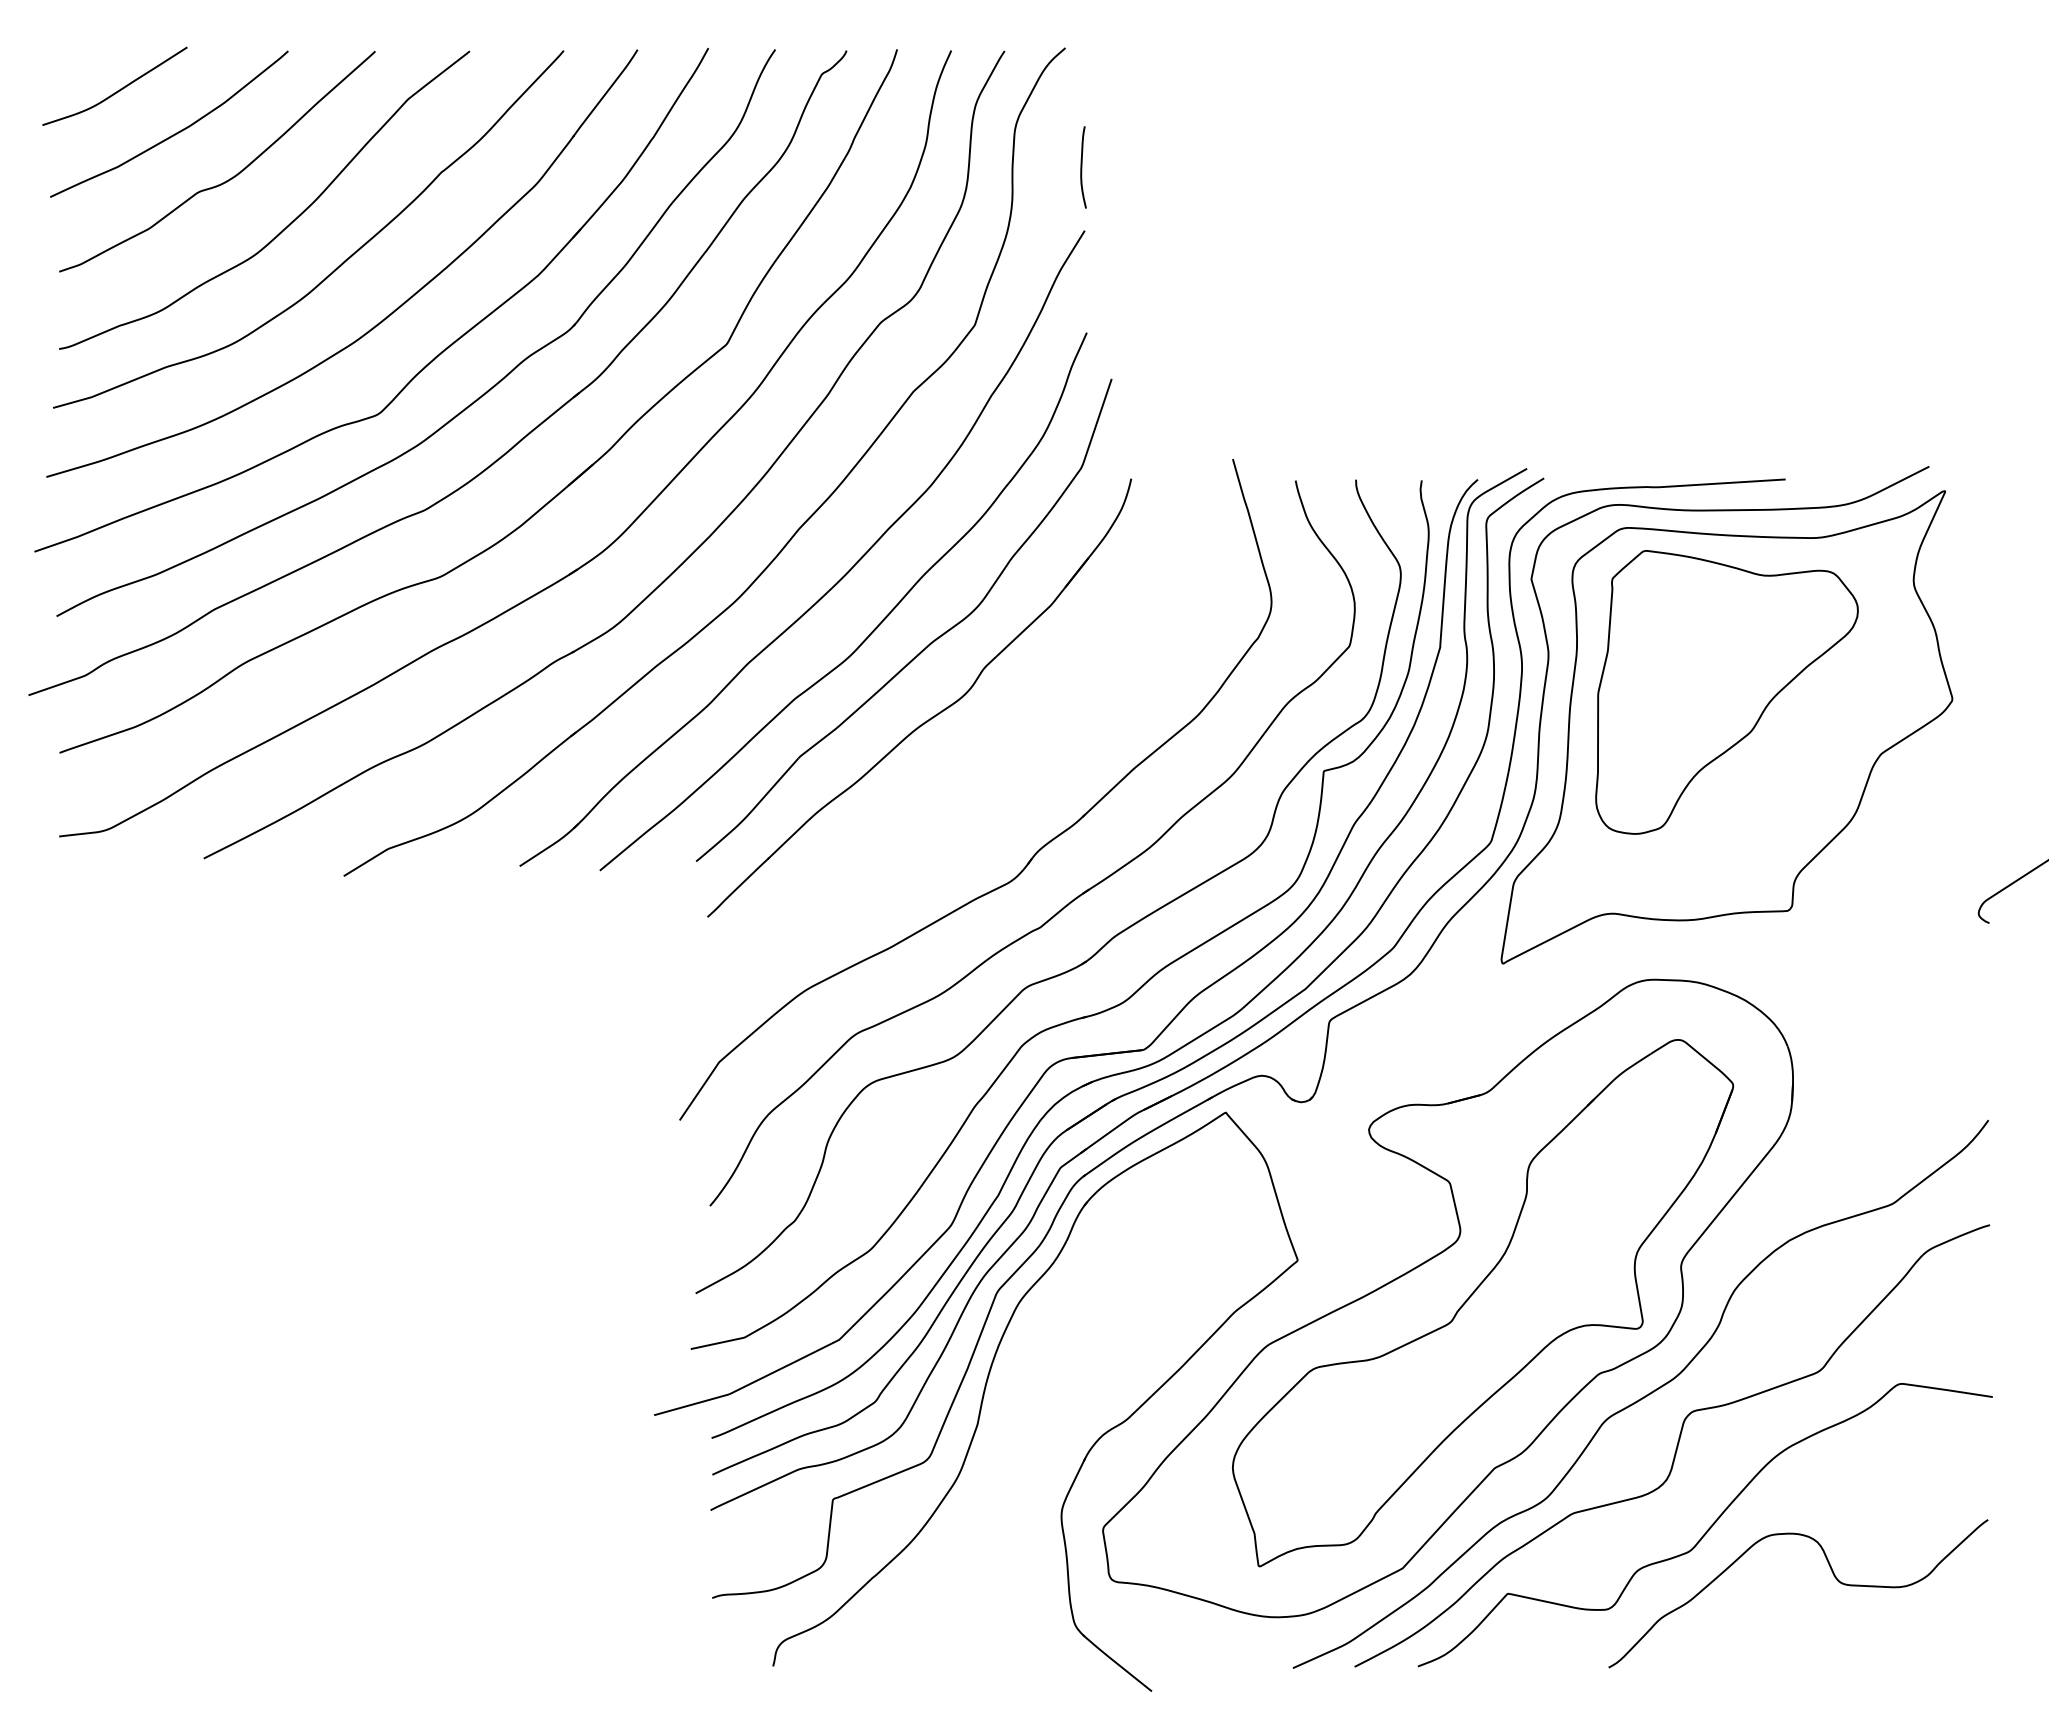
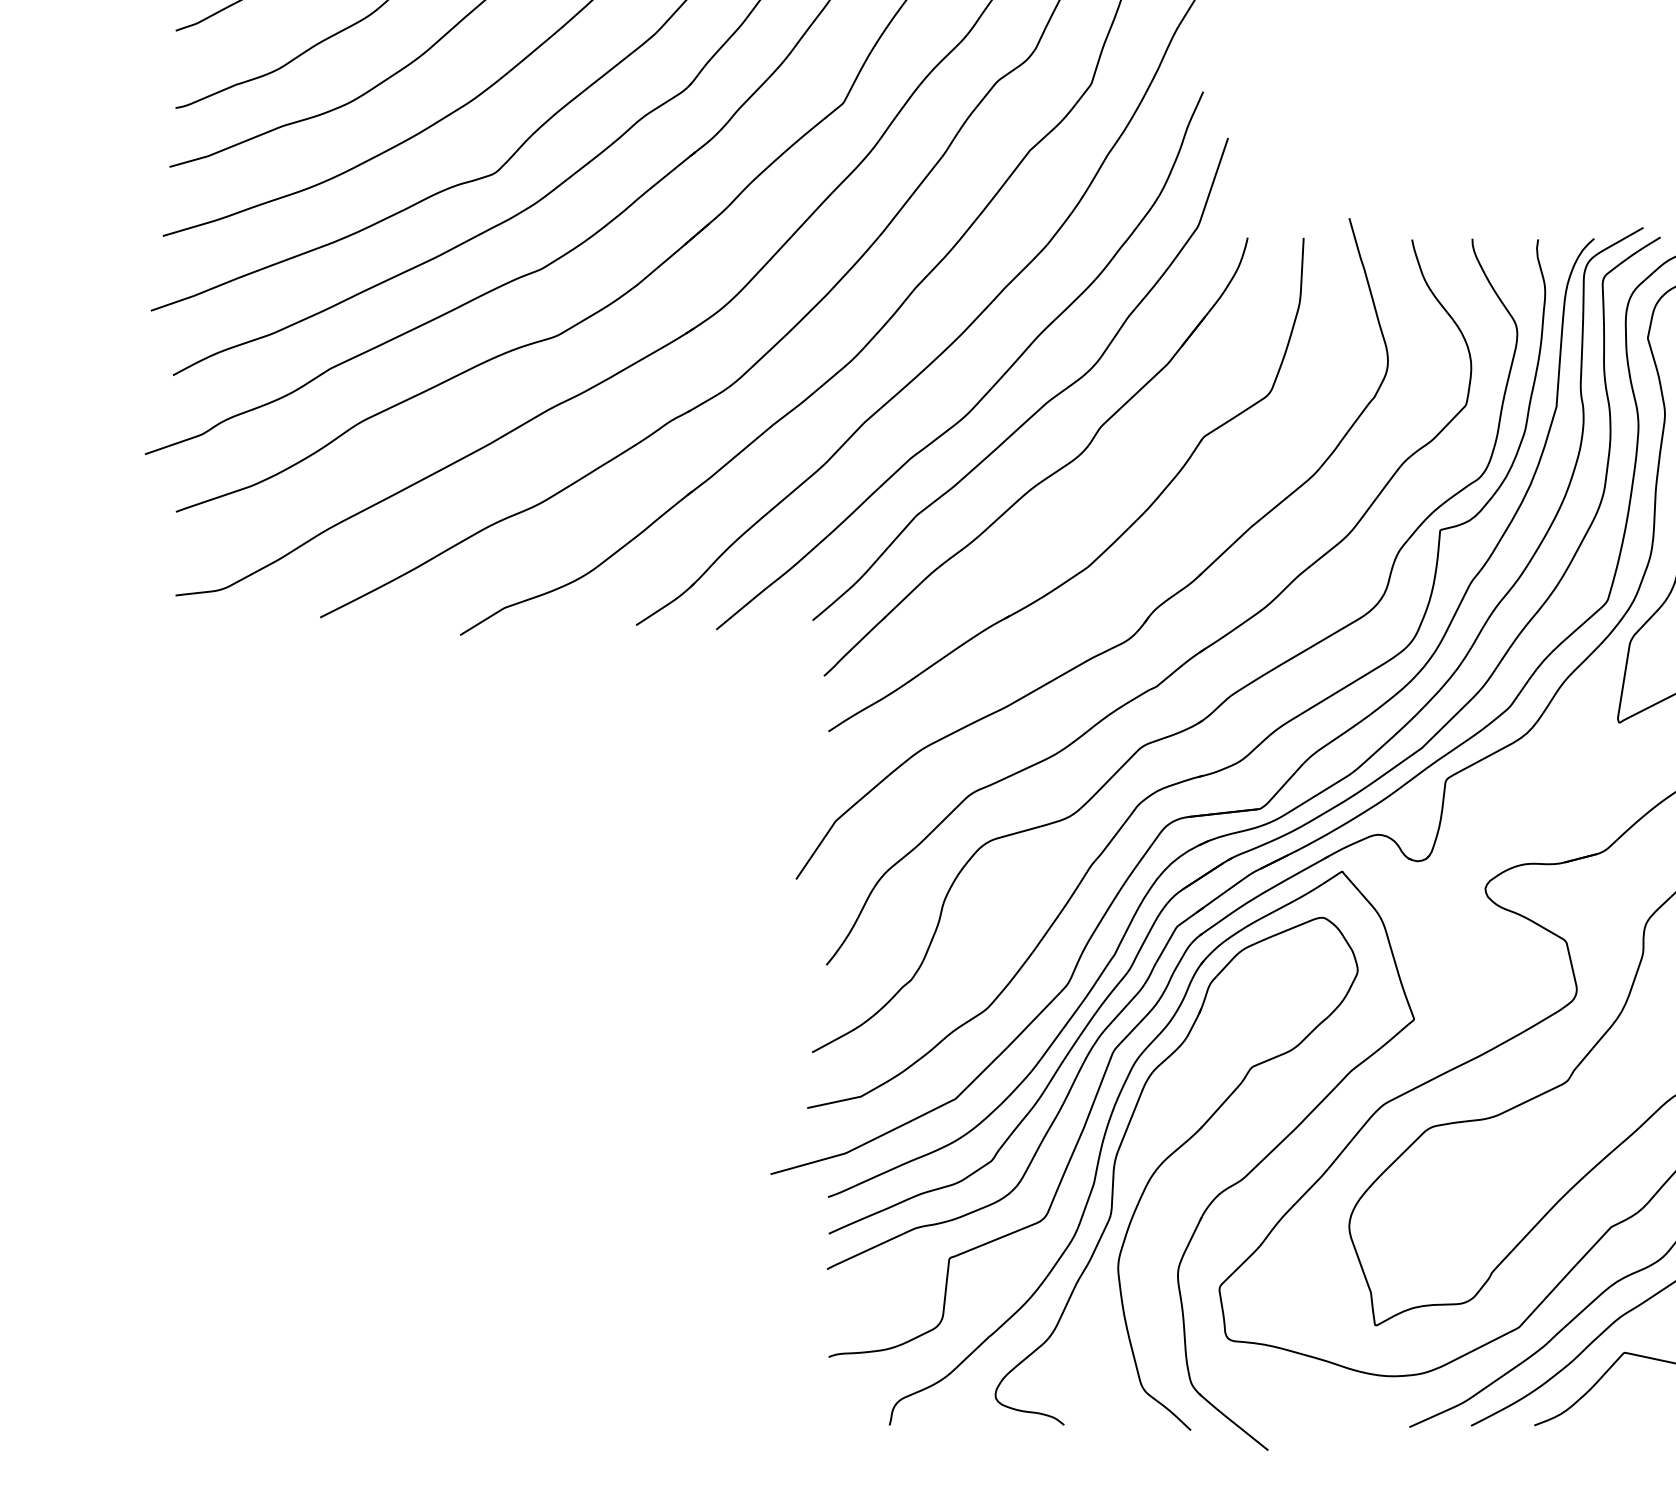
part: (1002, 777) -> (1118, 536), added
part: (1048, 1402) -> (1164, 1161), added

